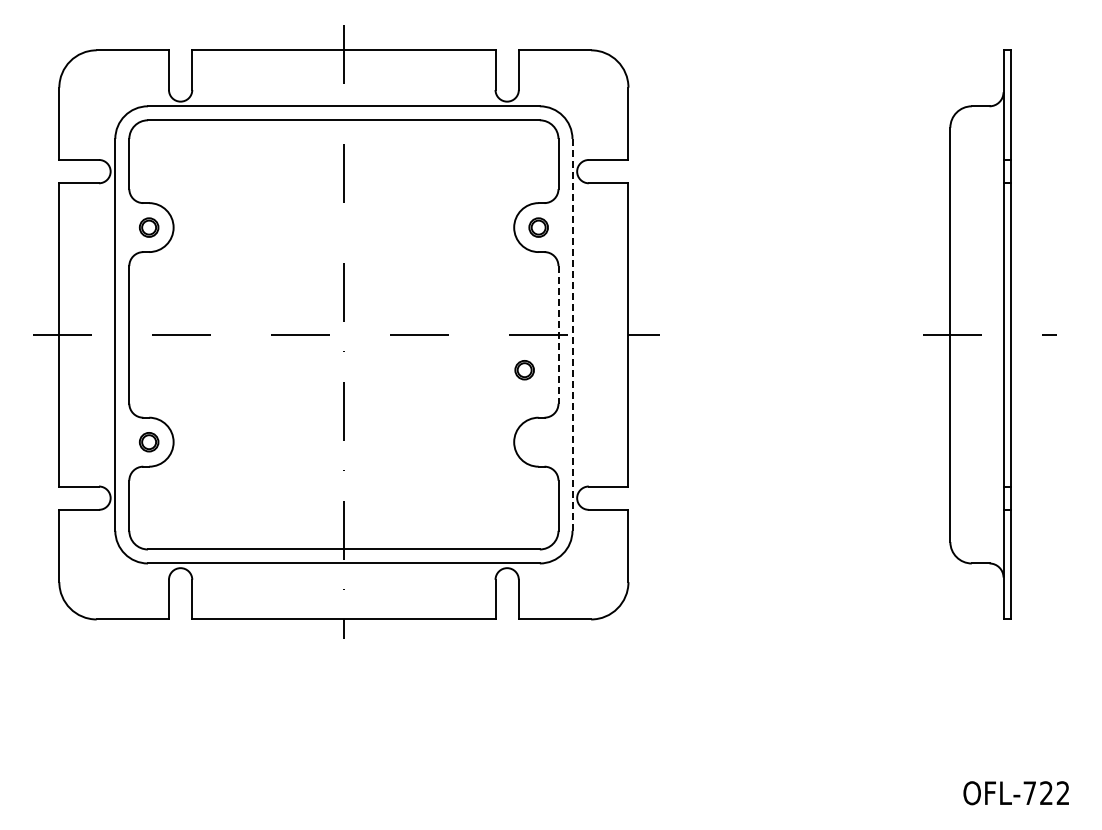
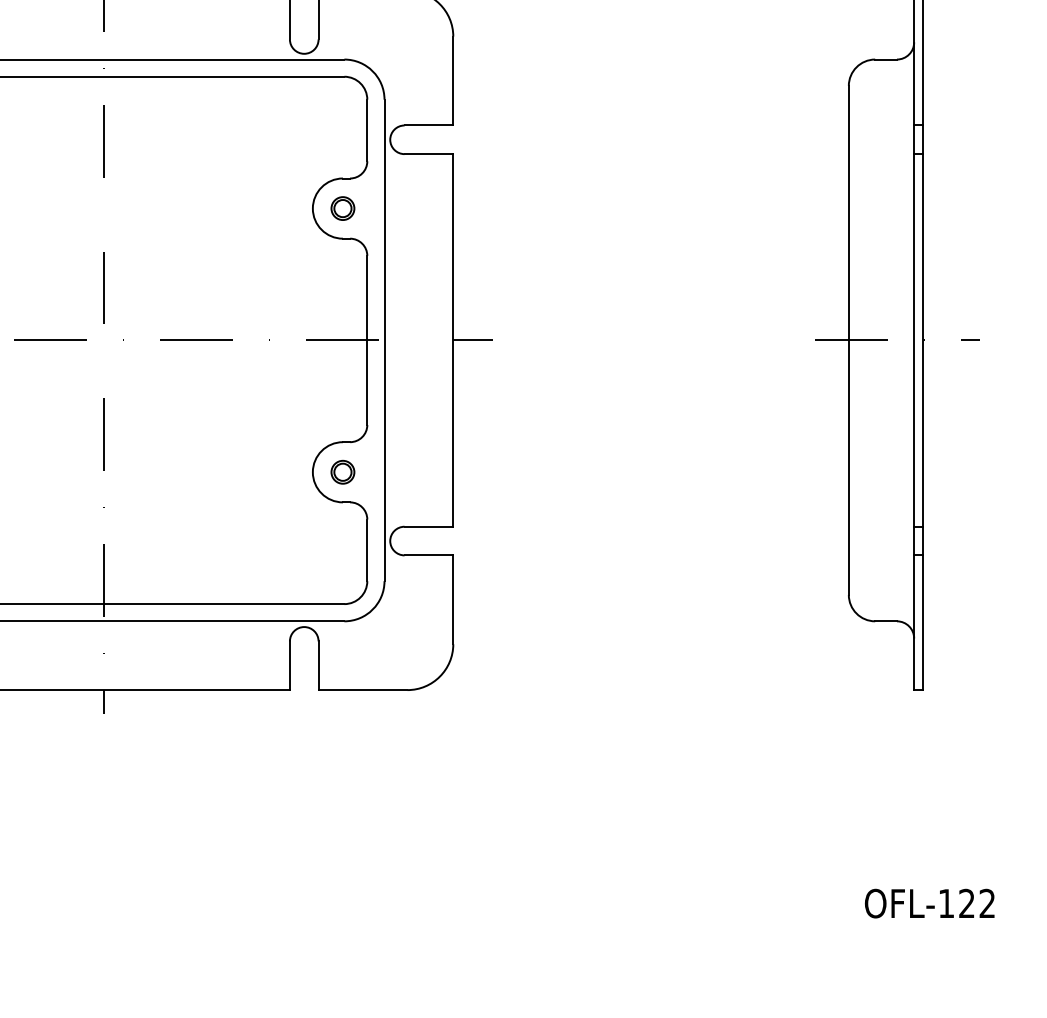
line: (558, 334) -> (367, 339), dashed -> solid
line: (572, 334) -> (384, 339), dashed -> solid
part: (524, 370) -> (342, 472), moved
text: (1029, 792) -> (946, 902), OFL-722 -> OFL-122

